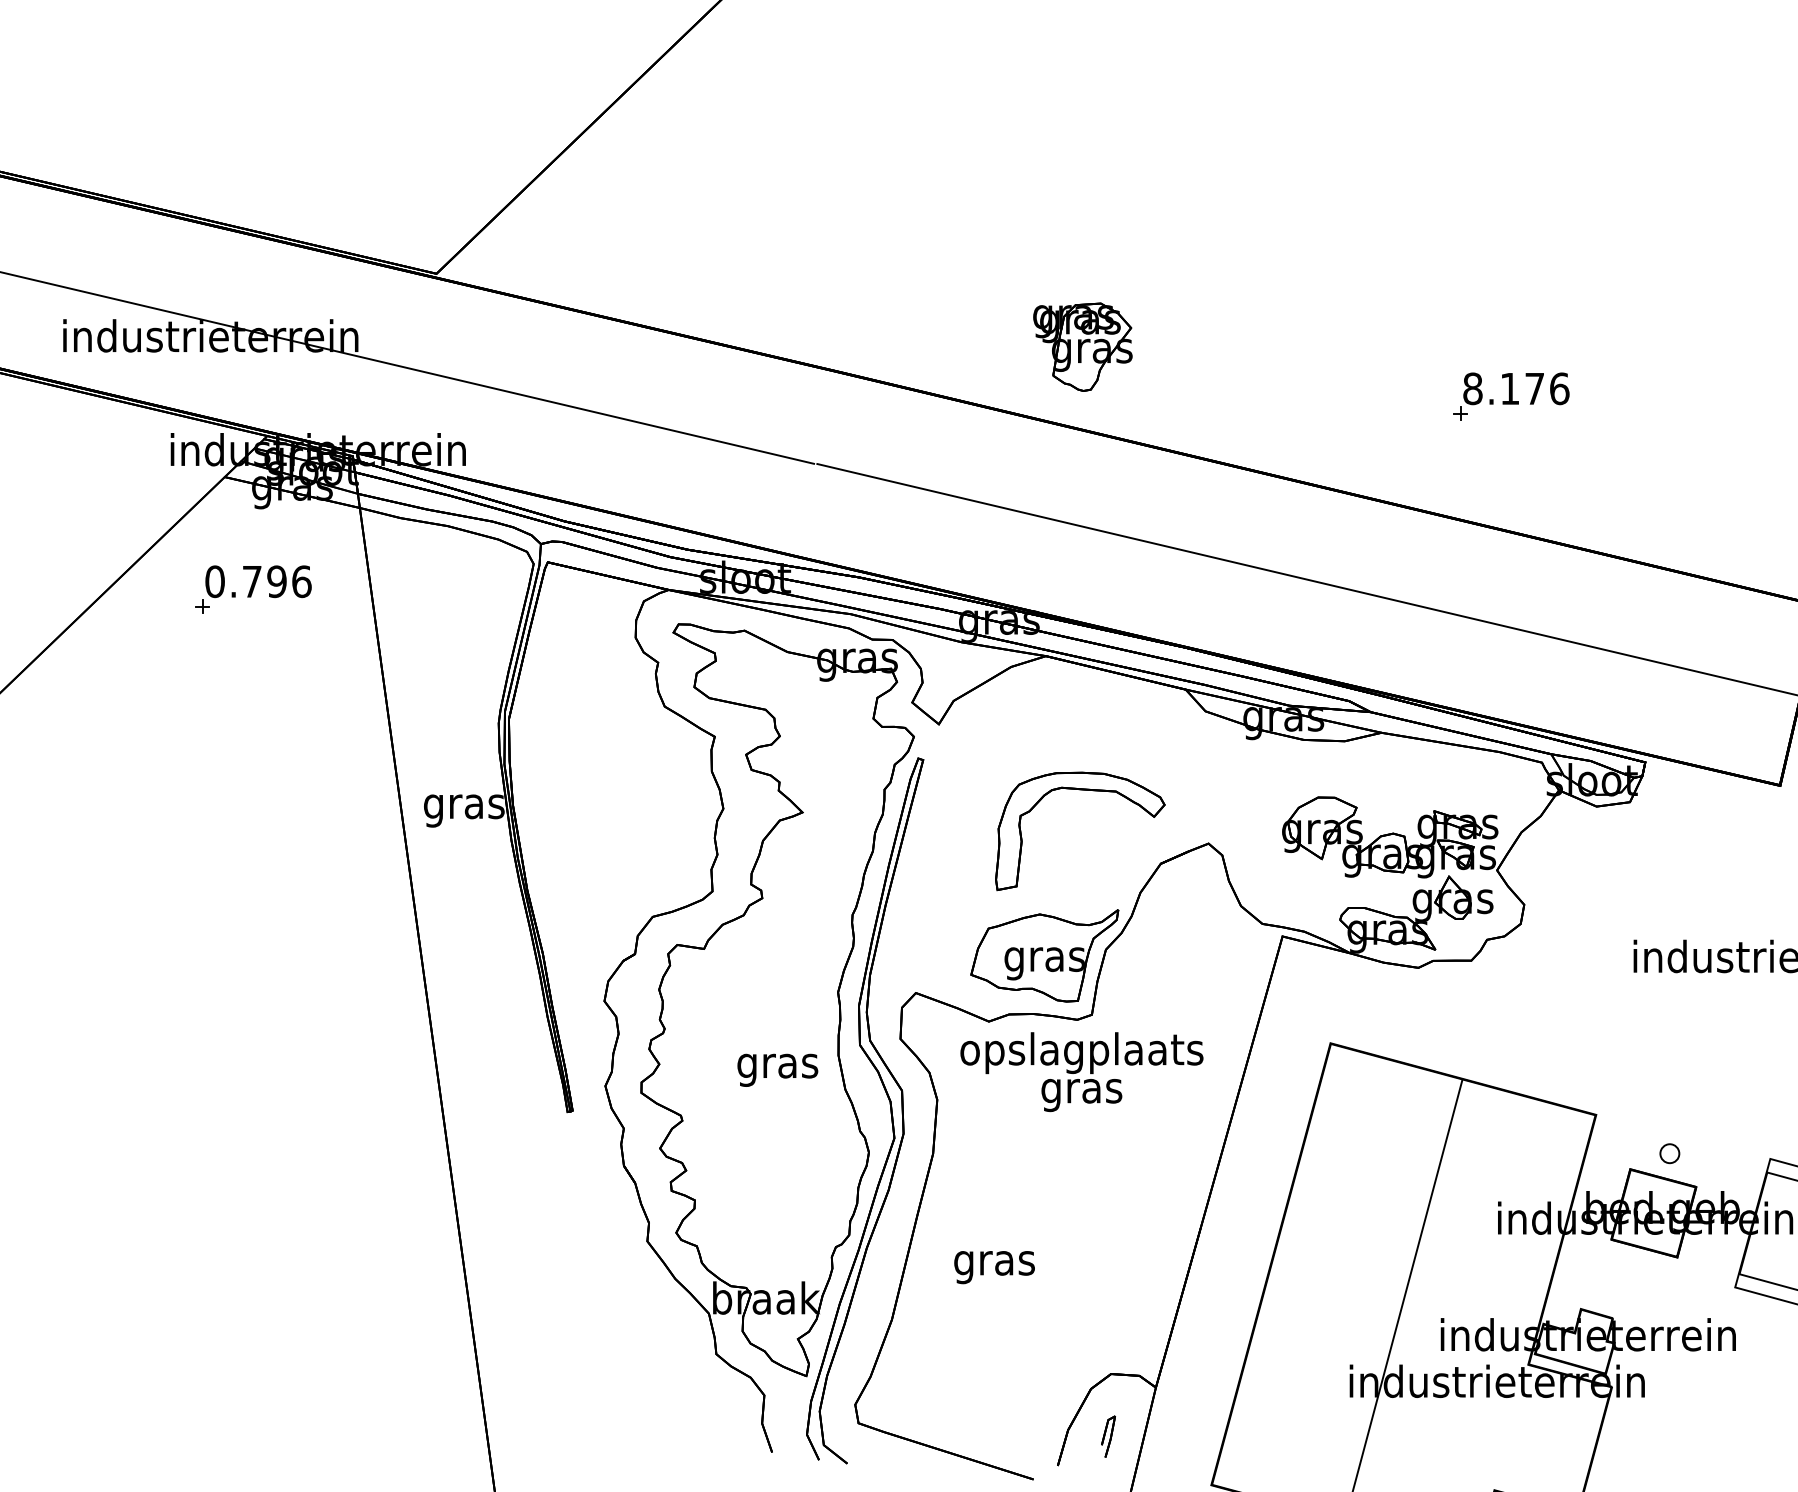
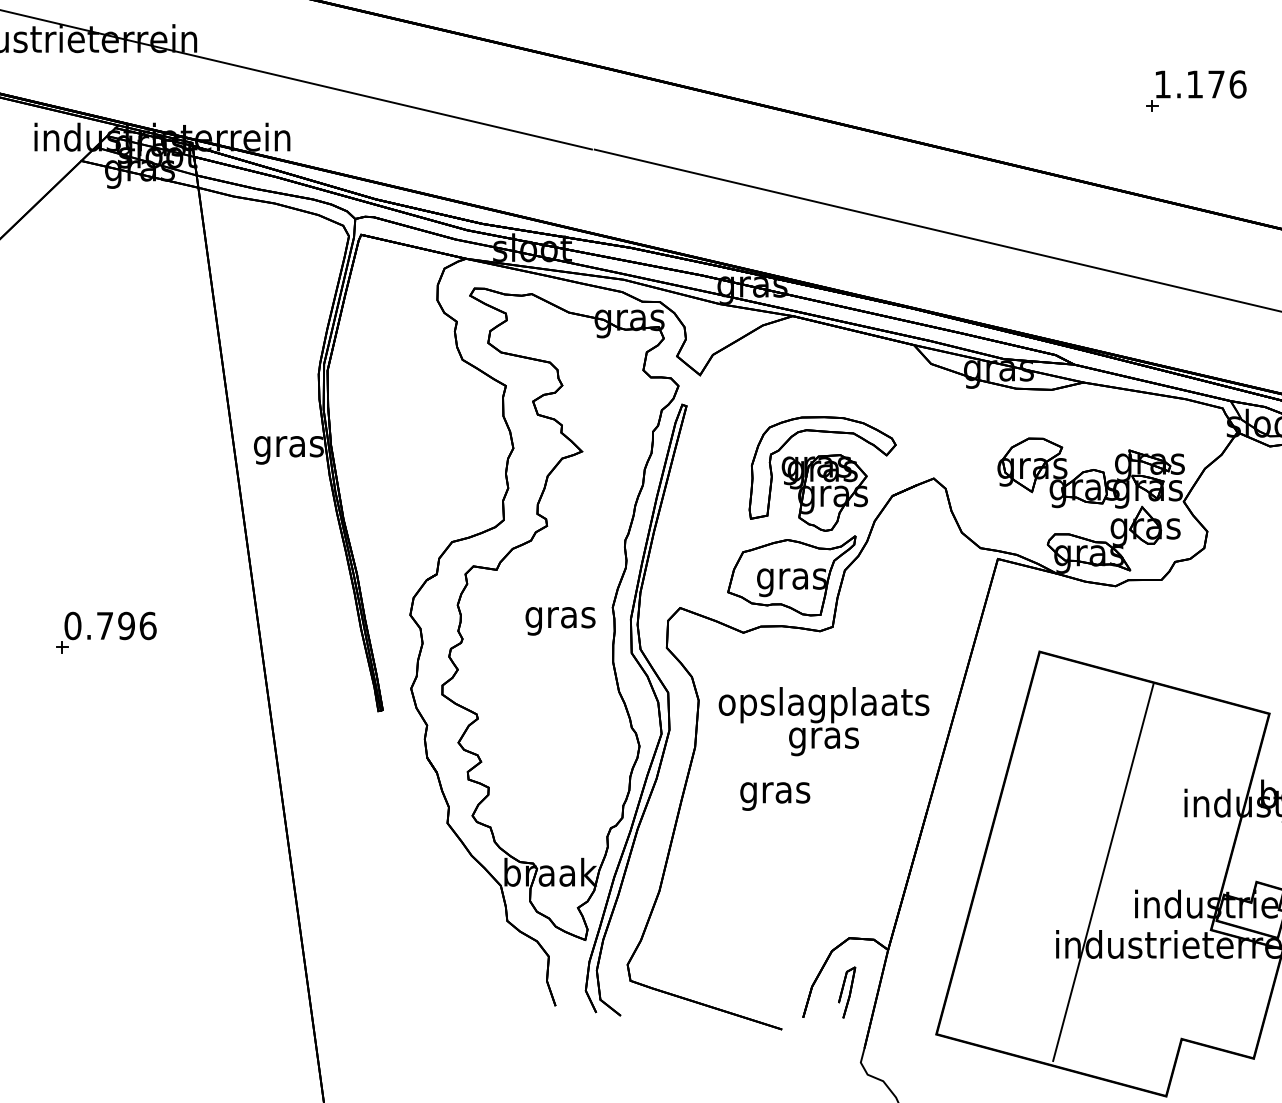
part: (1082, 346) -> (824, 492), moved
text: (1472, 388) -> (1162, 84), 8.176 -> 1.176
part: (253, 589) -> (106, 632), moved
text: (777, 1069) -> (560, 620), moved
text: (1081, 1072) -> (823, 721), moved
text: (994, 1267) -> (775, 796), moved
part: (1108, 1436) -> (847, 992), size x1.43

